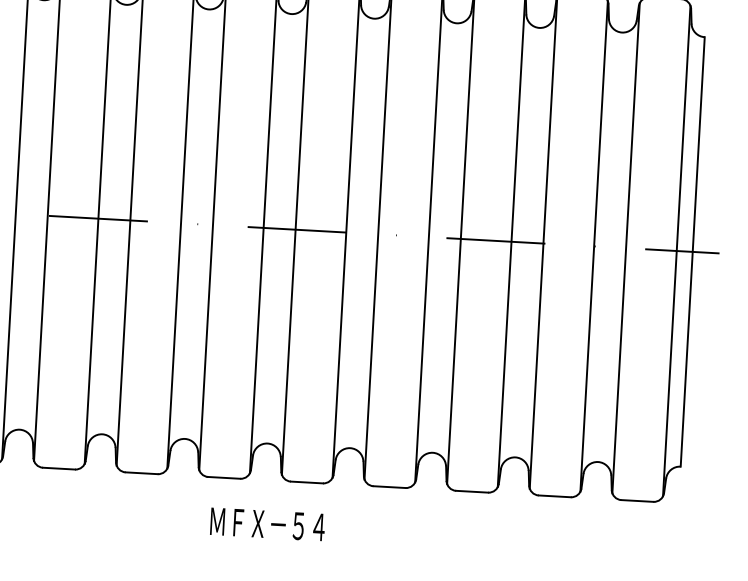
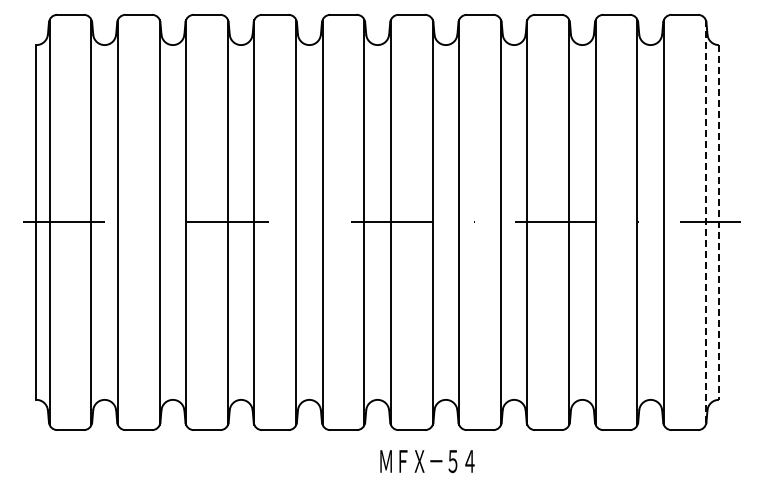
line: (676, 251) -> (705, 222), solid -> dashed
line: (692, 251) -> (718, 222), solid -> dashed
text: (267, 524) -> (427, 461), moved

